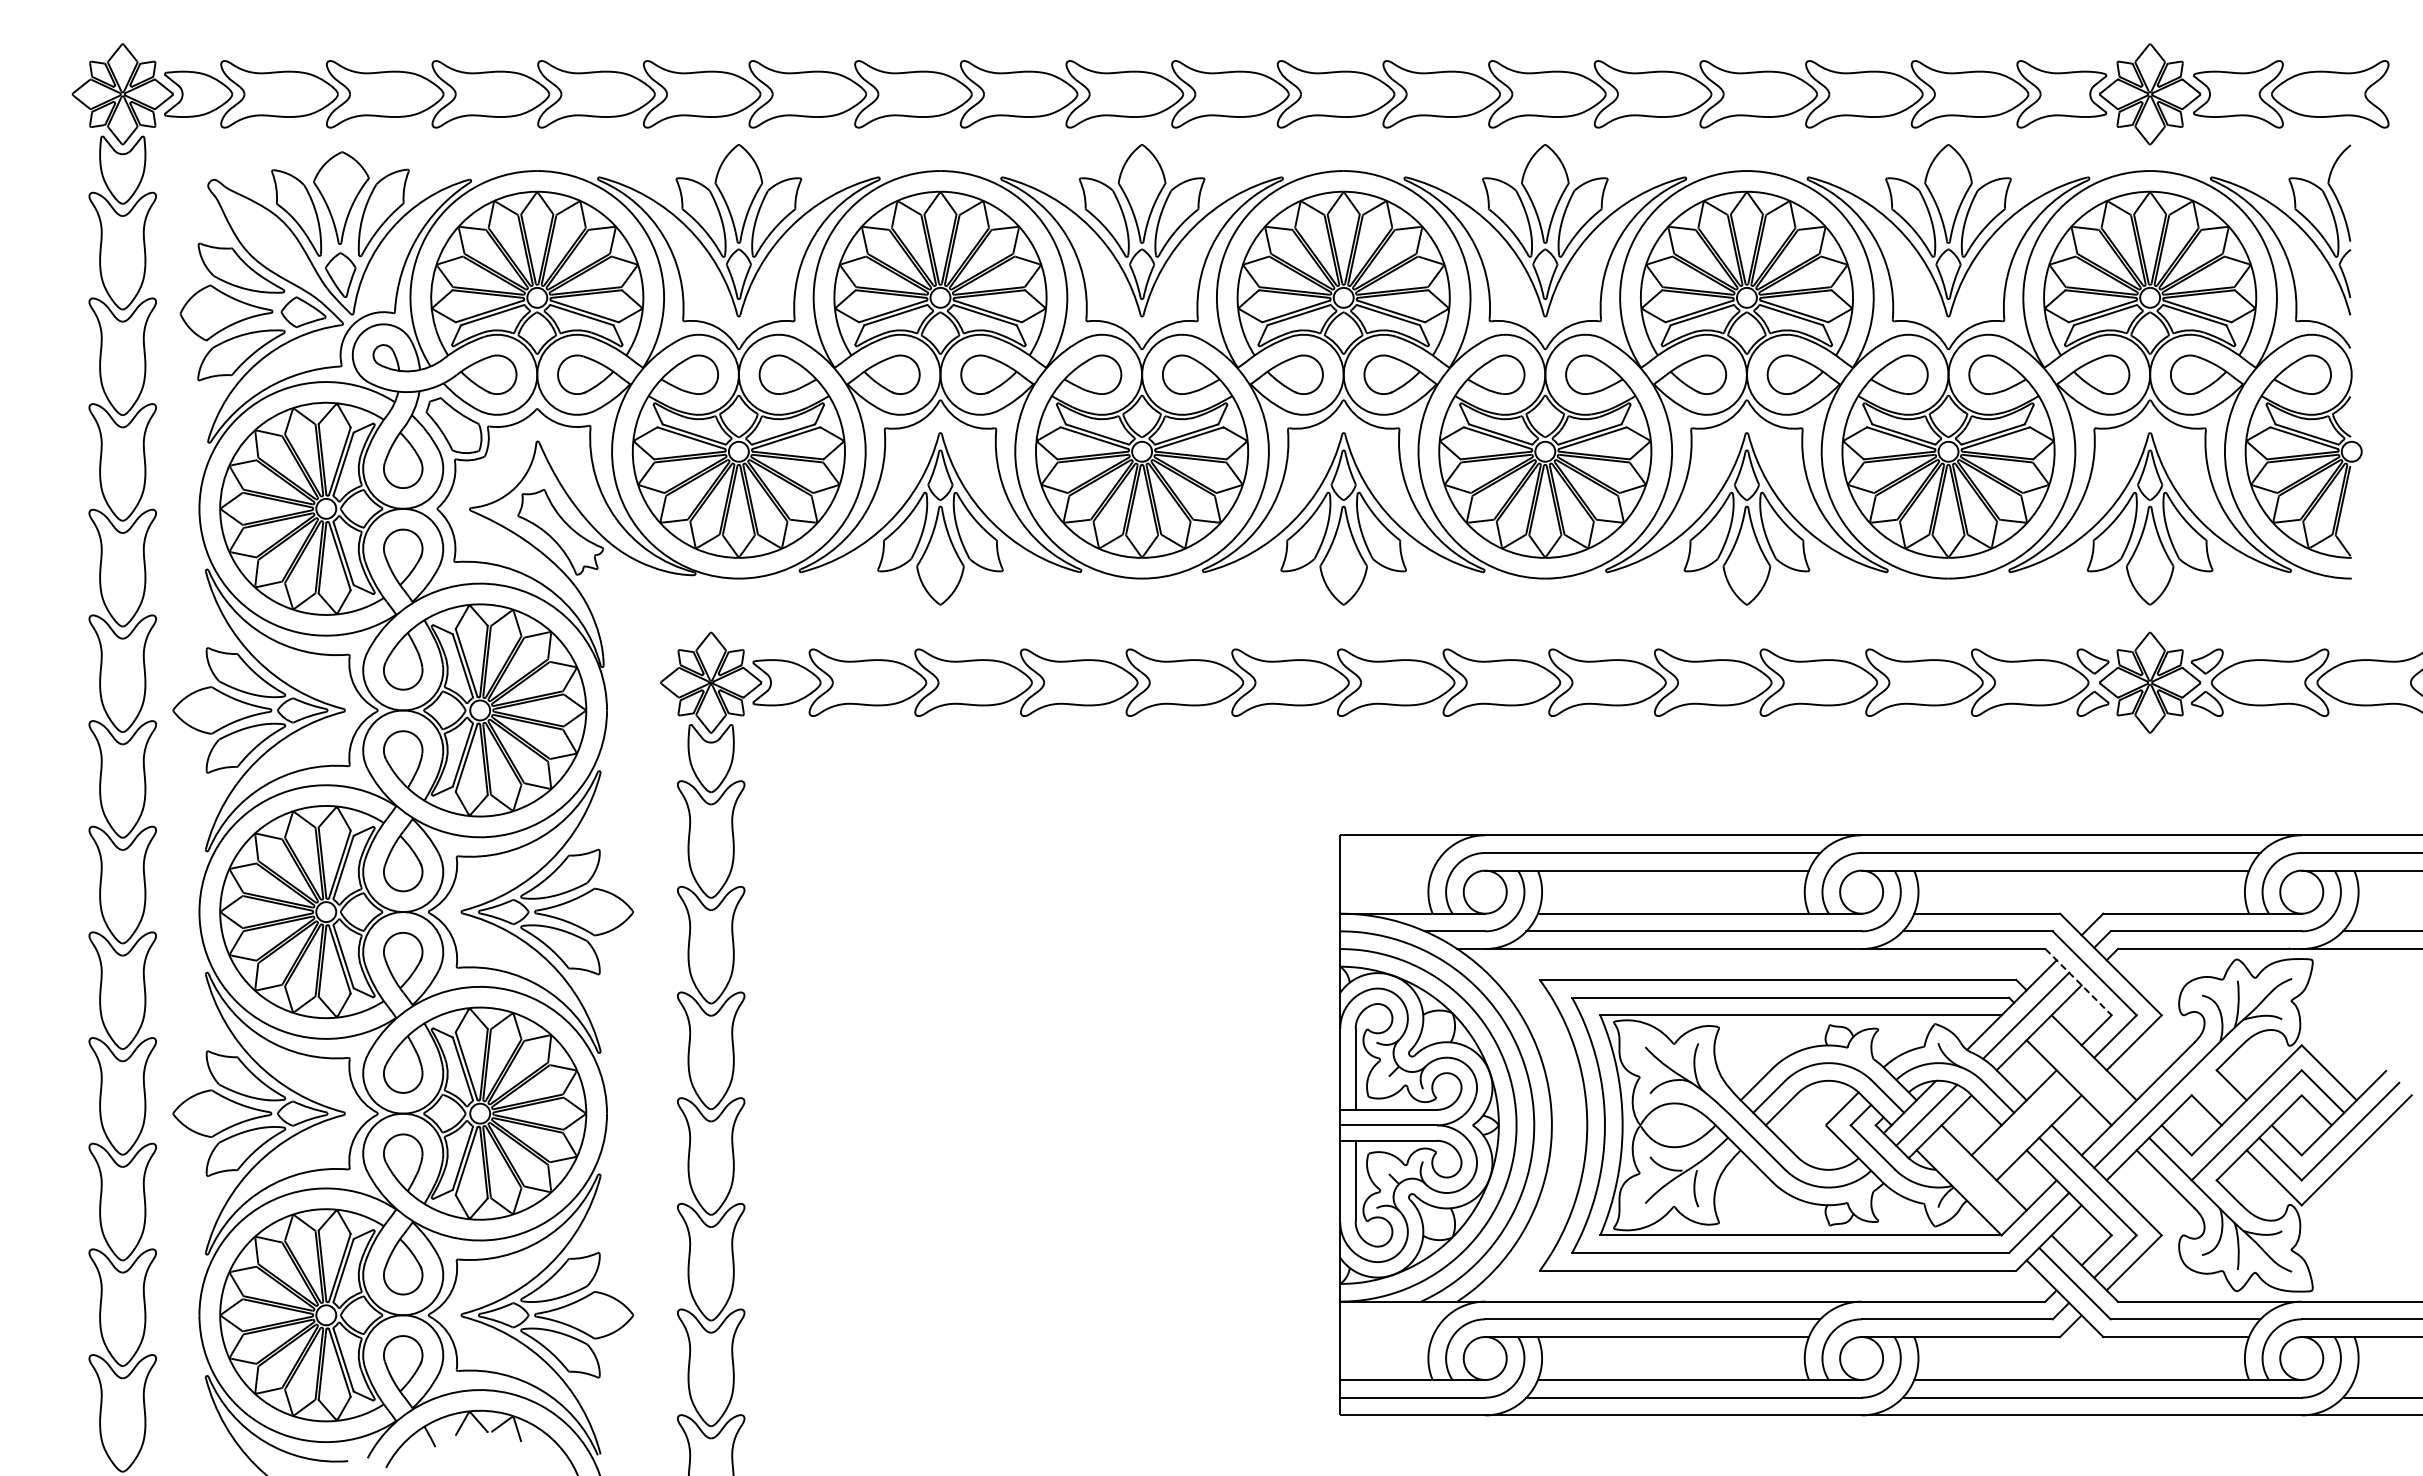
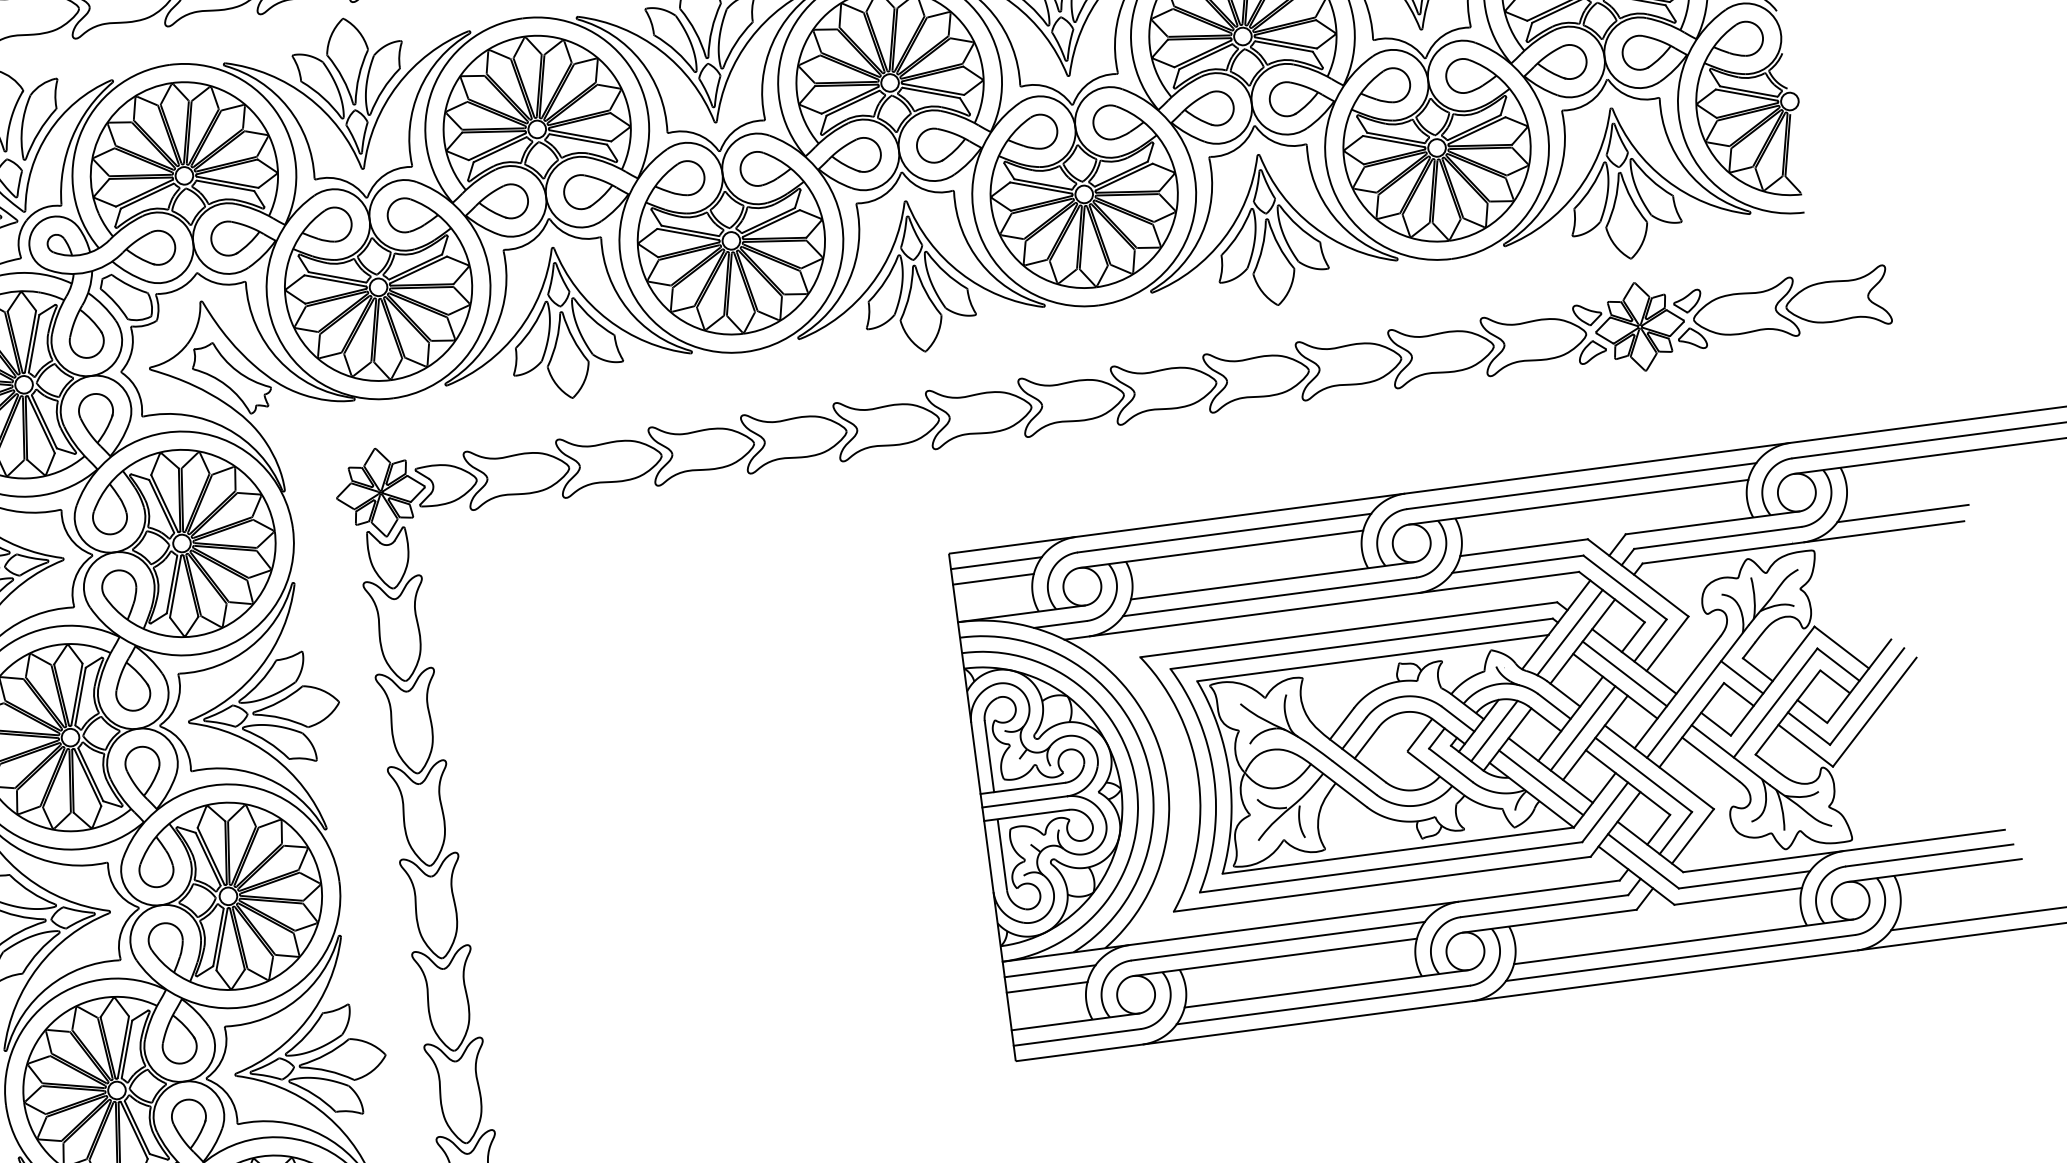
line: (1392, 853) -> (996, 563), added
line: (1386, 870) -> (993, 579), added
line: (2078, 982) -> (1611, 597), dashed -> solid
line: (2081, 1069) -> (1624, 673), added
line: (2212, 1091) -> (1741, 677), added
line: (2026, 1124) -> (1582, 727), added
line: (1971, 1179) -> (1540, 782), added
line: (1392, 1319) -> (1050, 971), added
line: (1386, 1337) -> (1047, 987), added

